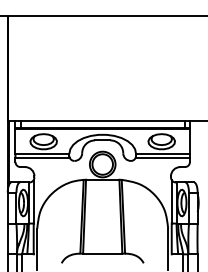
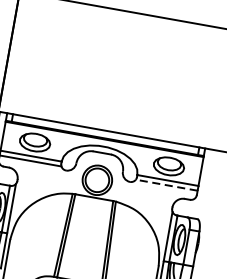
line: (162, 158) -> (166, 185), solid -> dashed

